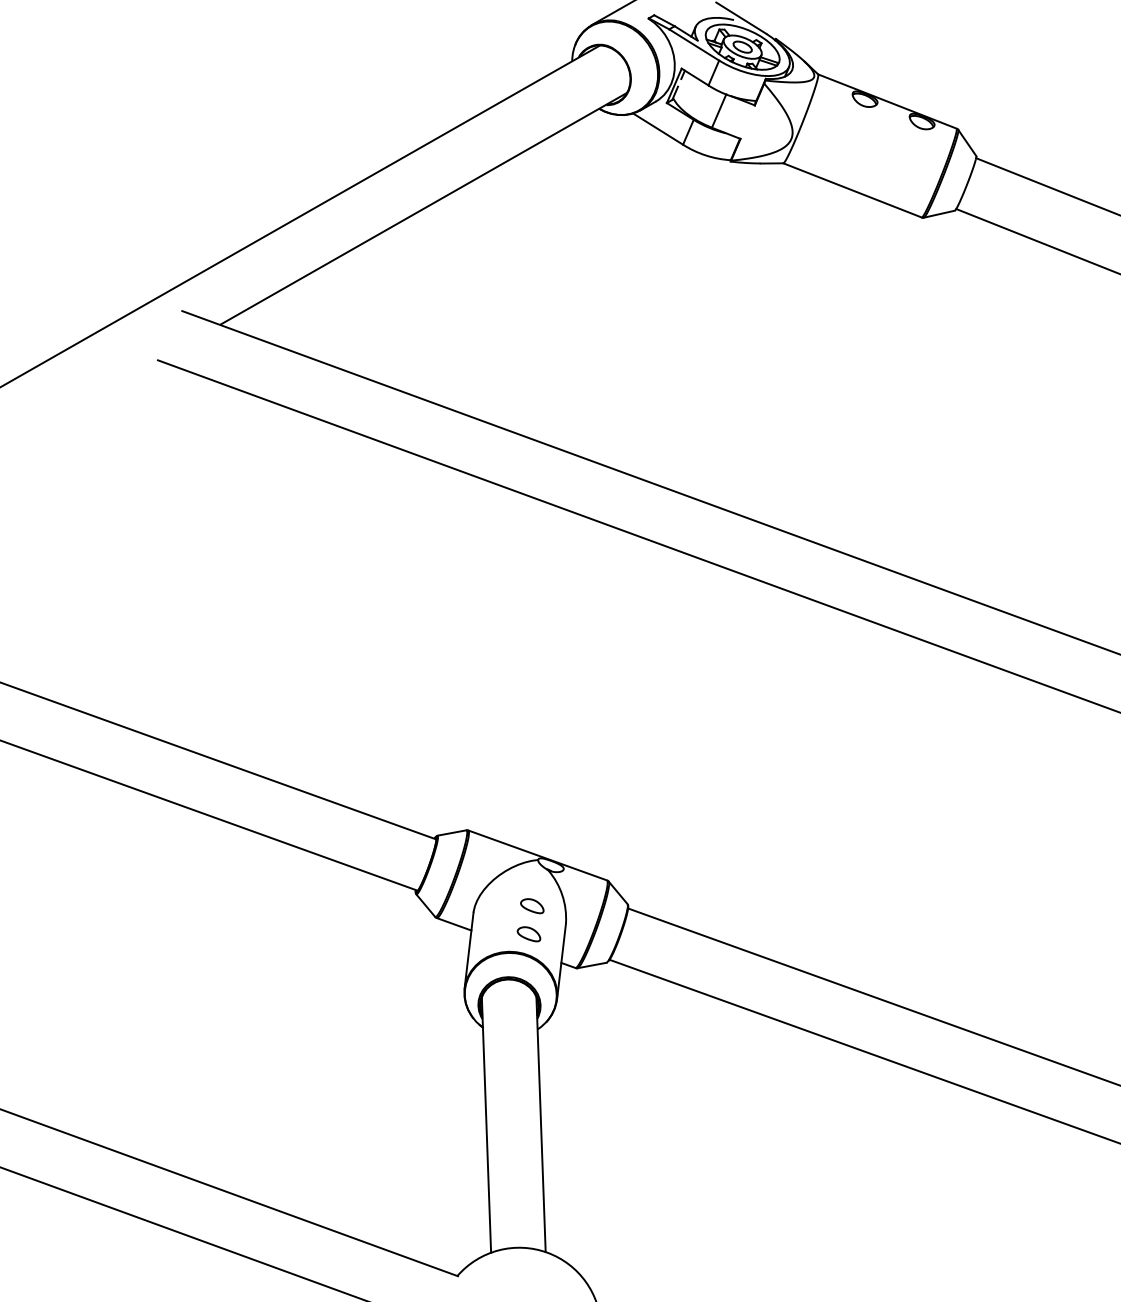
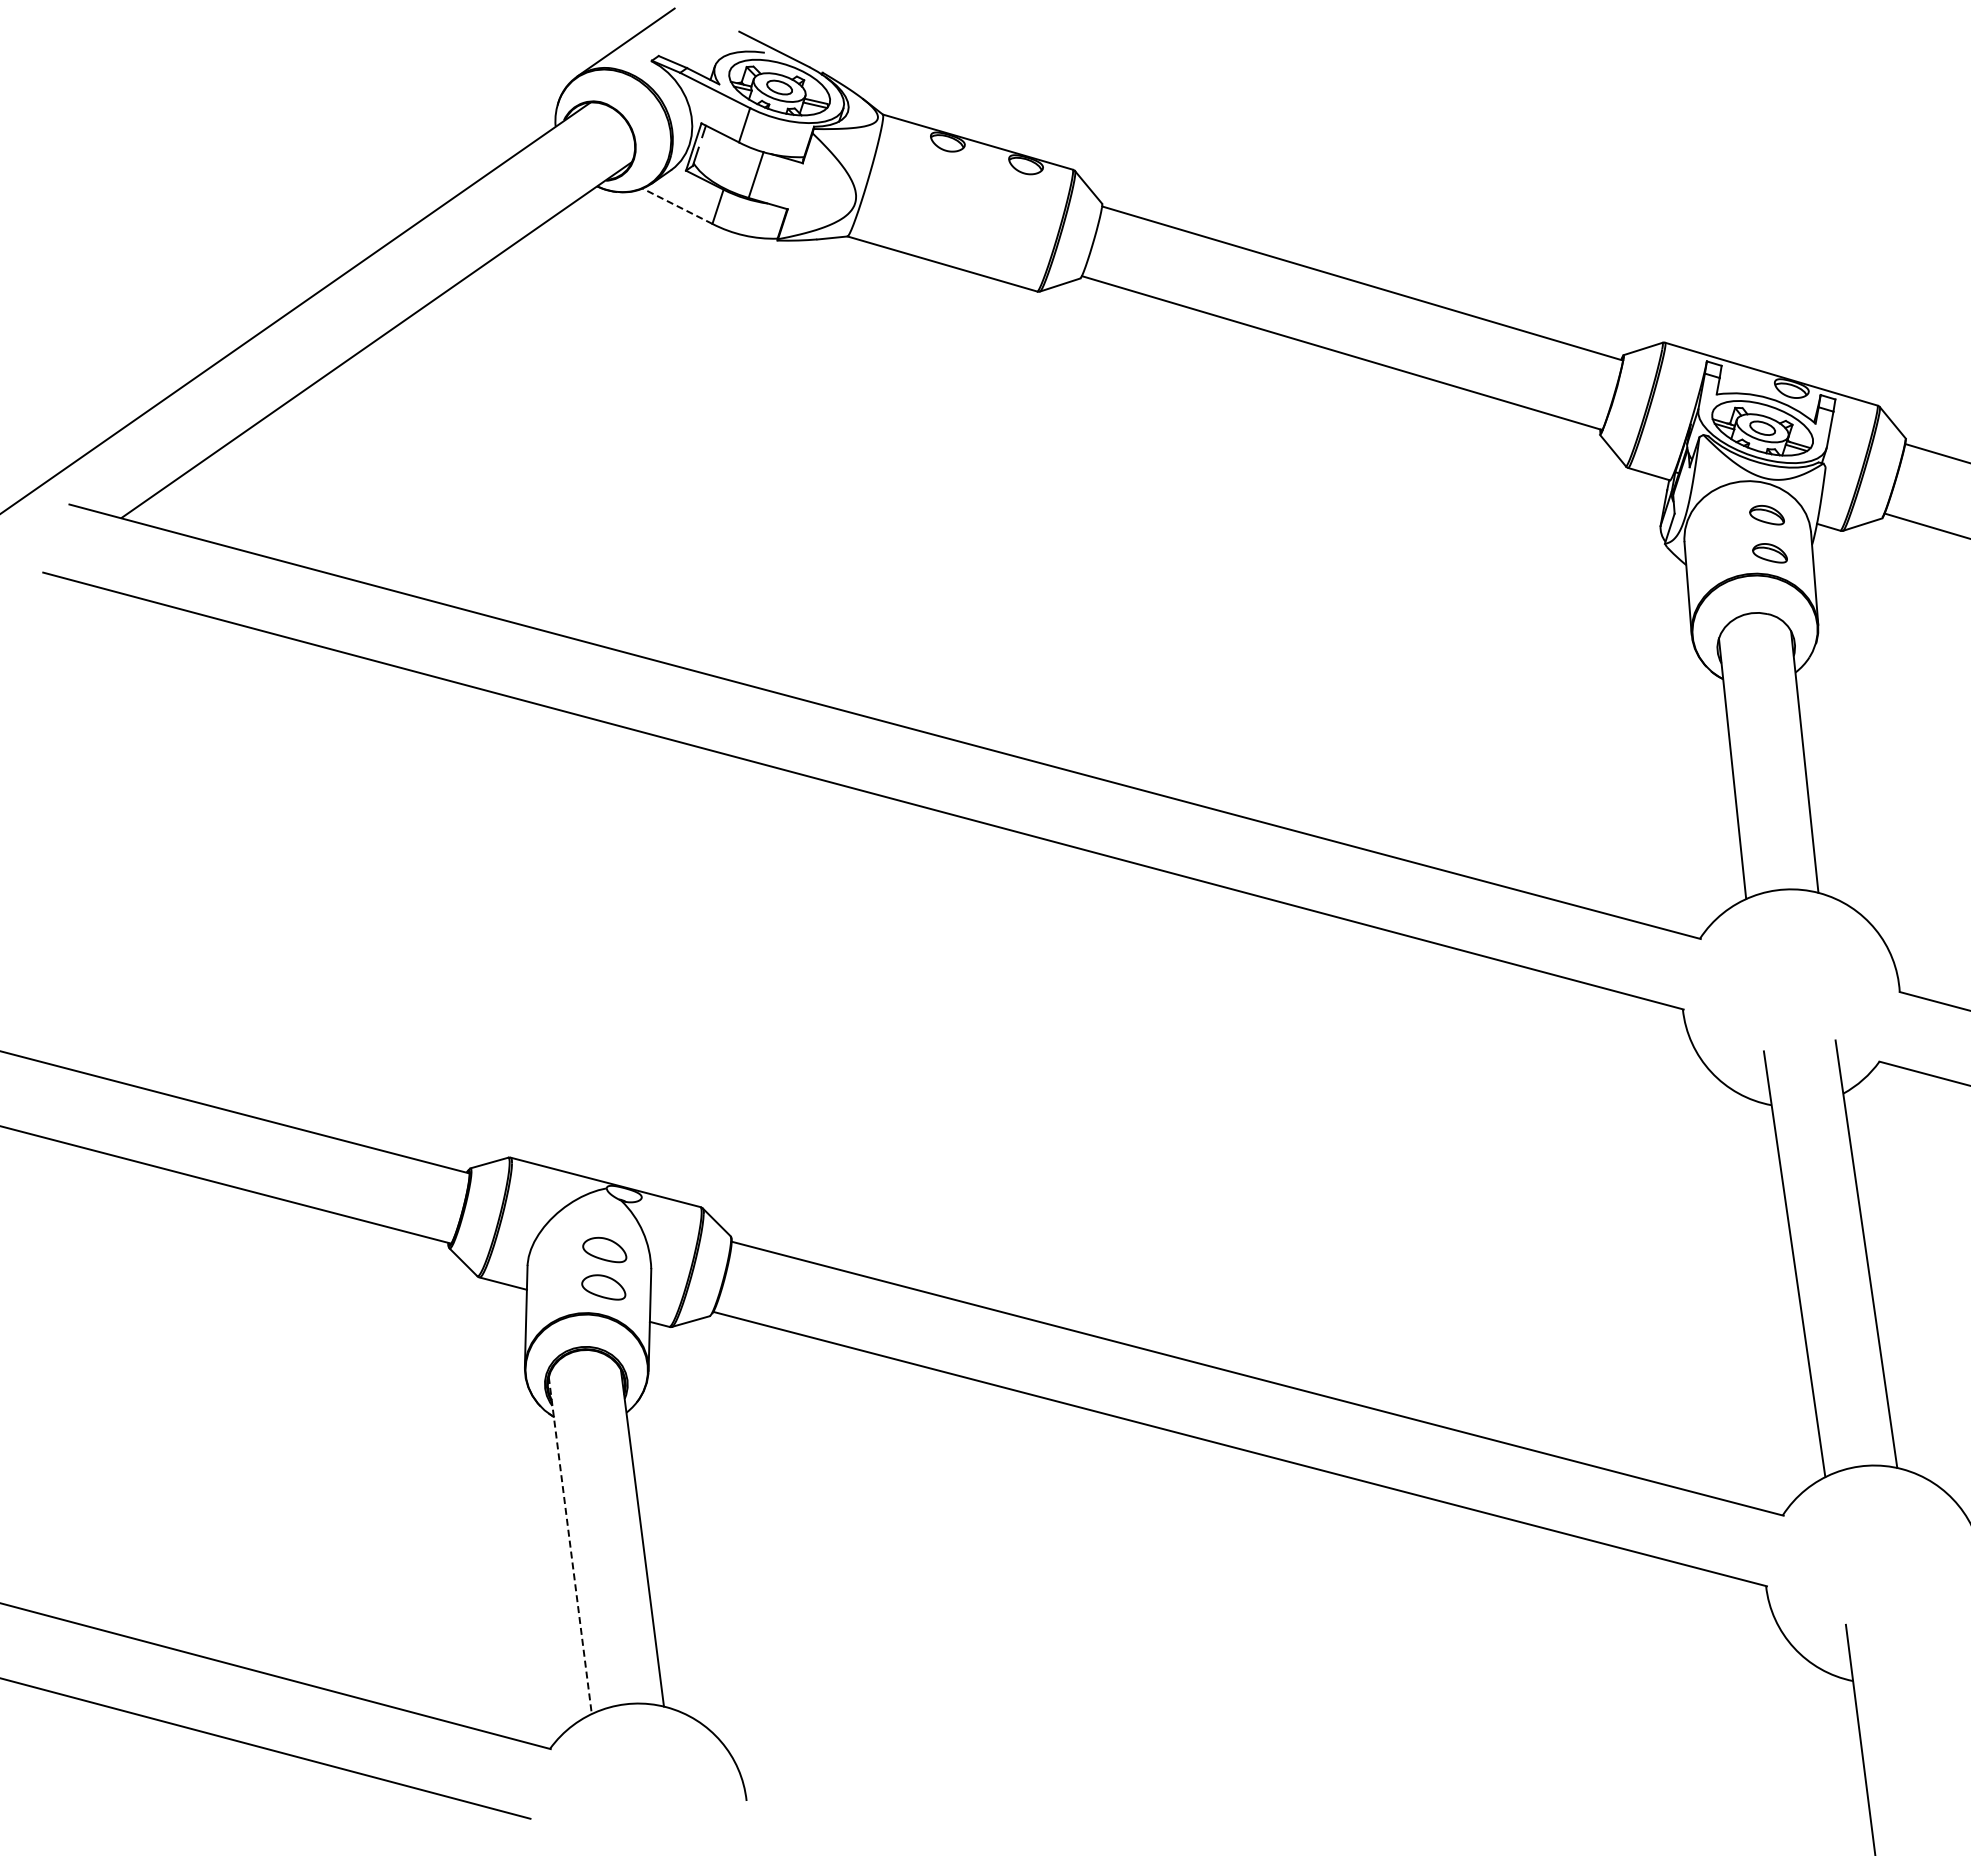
line: (658, 129) -> (677, 206), solid -> dashed
part: (532, 905) -> (604, 1249), size x1.4
part: (528, 934) -> (603, 1287), size x1.4
line: (486, 1125) -> (570, 1545), solid -> dashed

